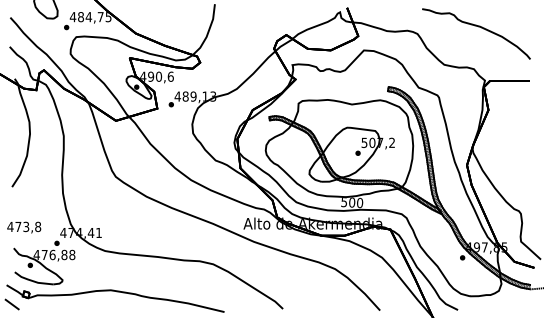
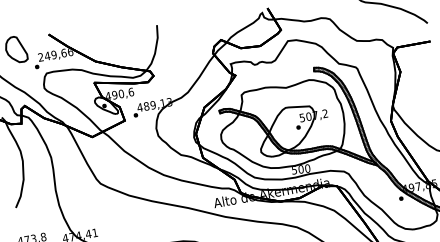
text: (90, 17) -> (55, 55), 484,75 -> 249,66

